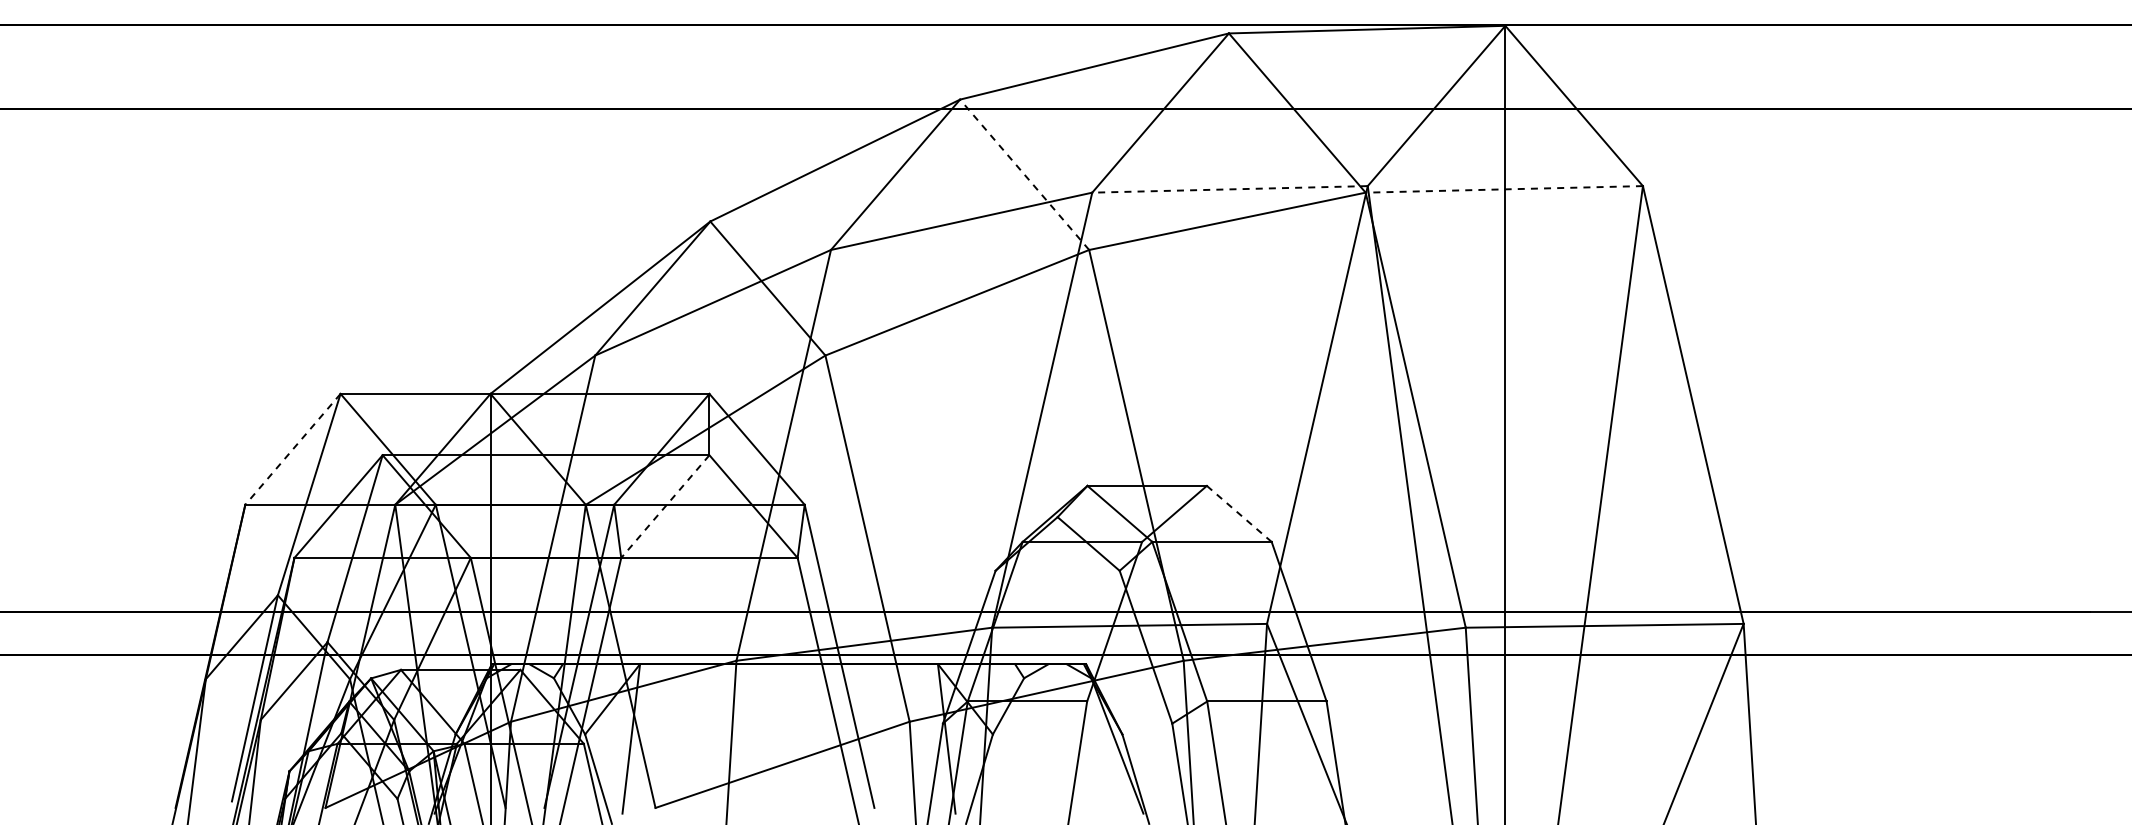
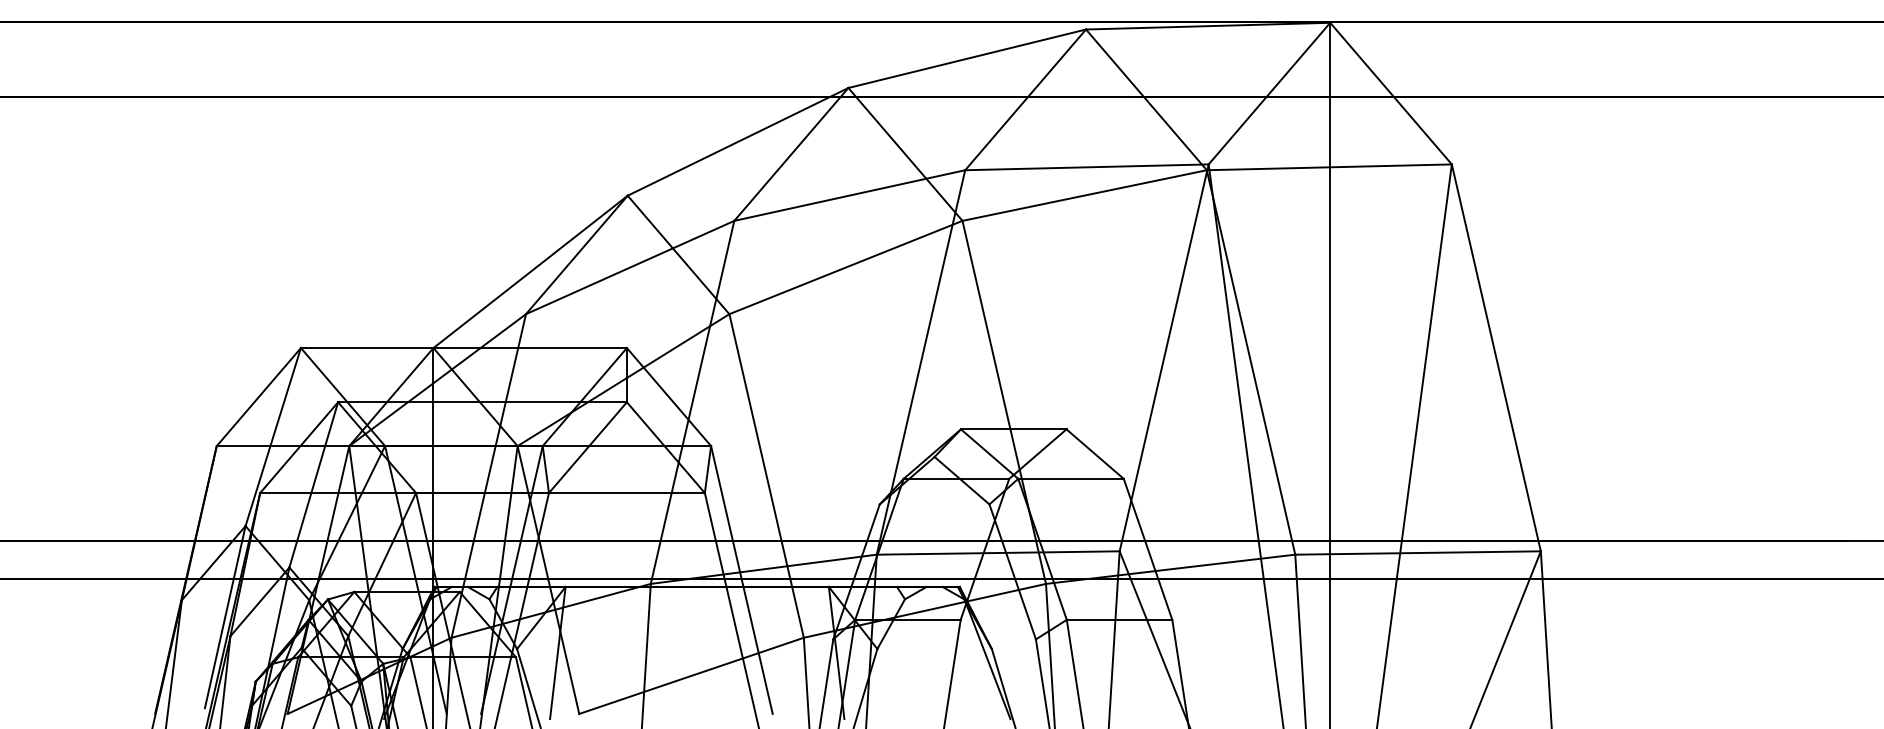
line: (1024, 174) -> (905, 154), dashed -> solid
line: (1230, 189) -> (1087, 167), dashed -> solid
line: (1504, 189) -> (1329, 167), dashed -> solid
line: (292, 449) -> (258, 397), dashed -> solid
line: (665, 506) -> (588, 447), dashed -> solid
line: (1239, 513) -> (1095, 453), dashed -> solid

